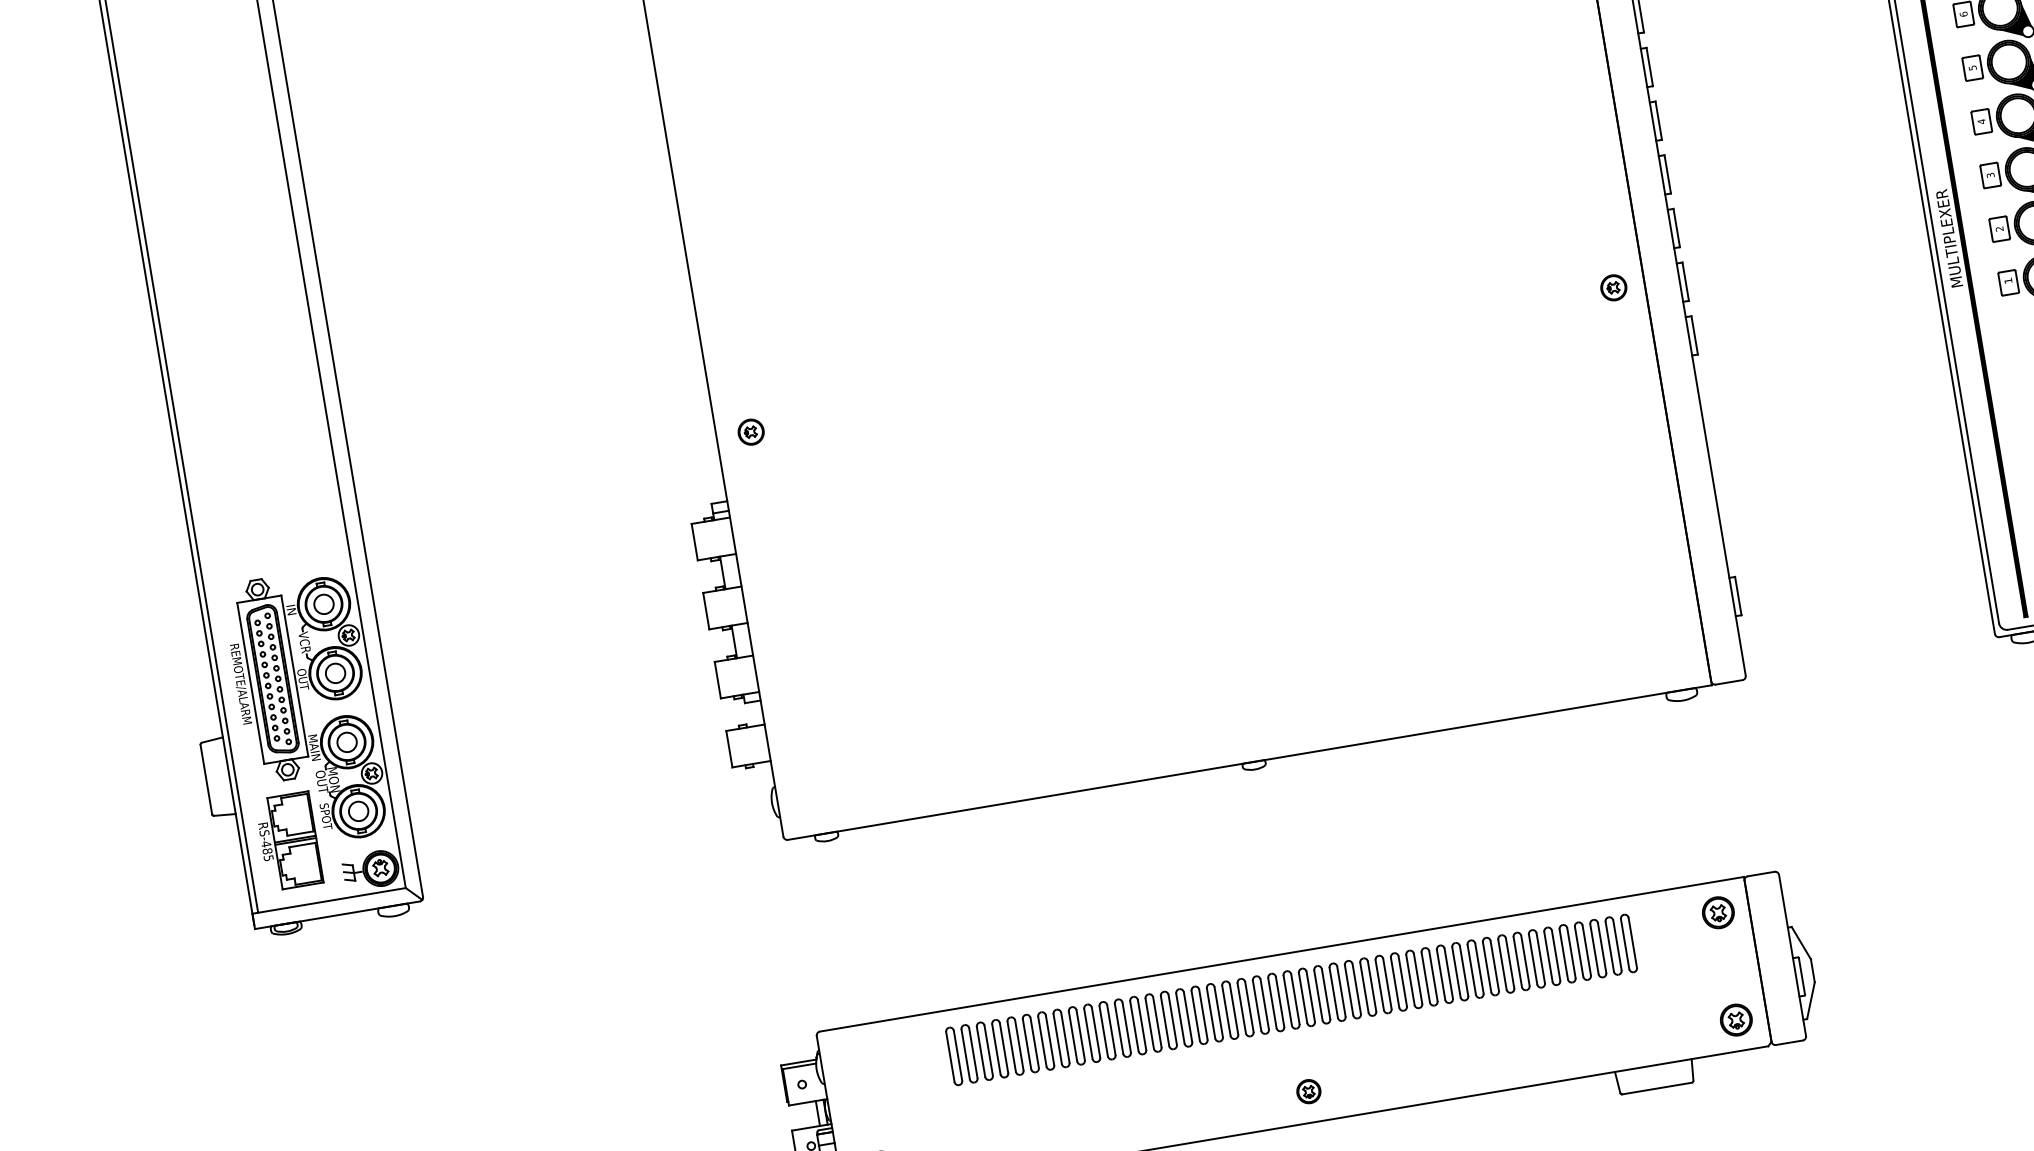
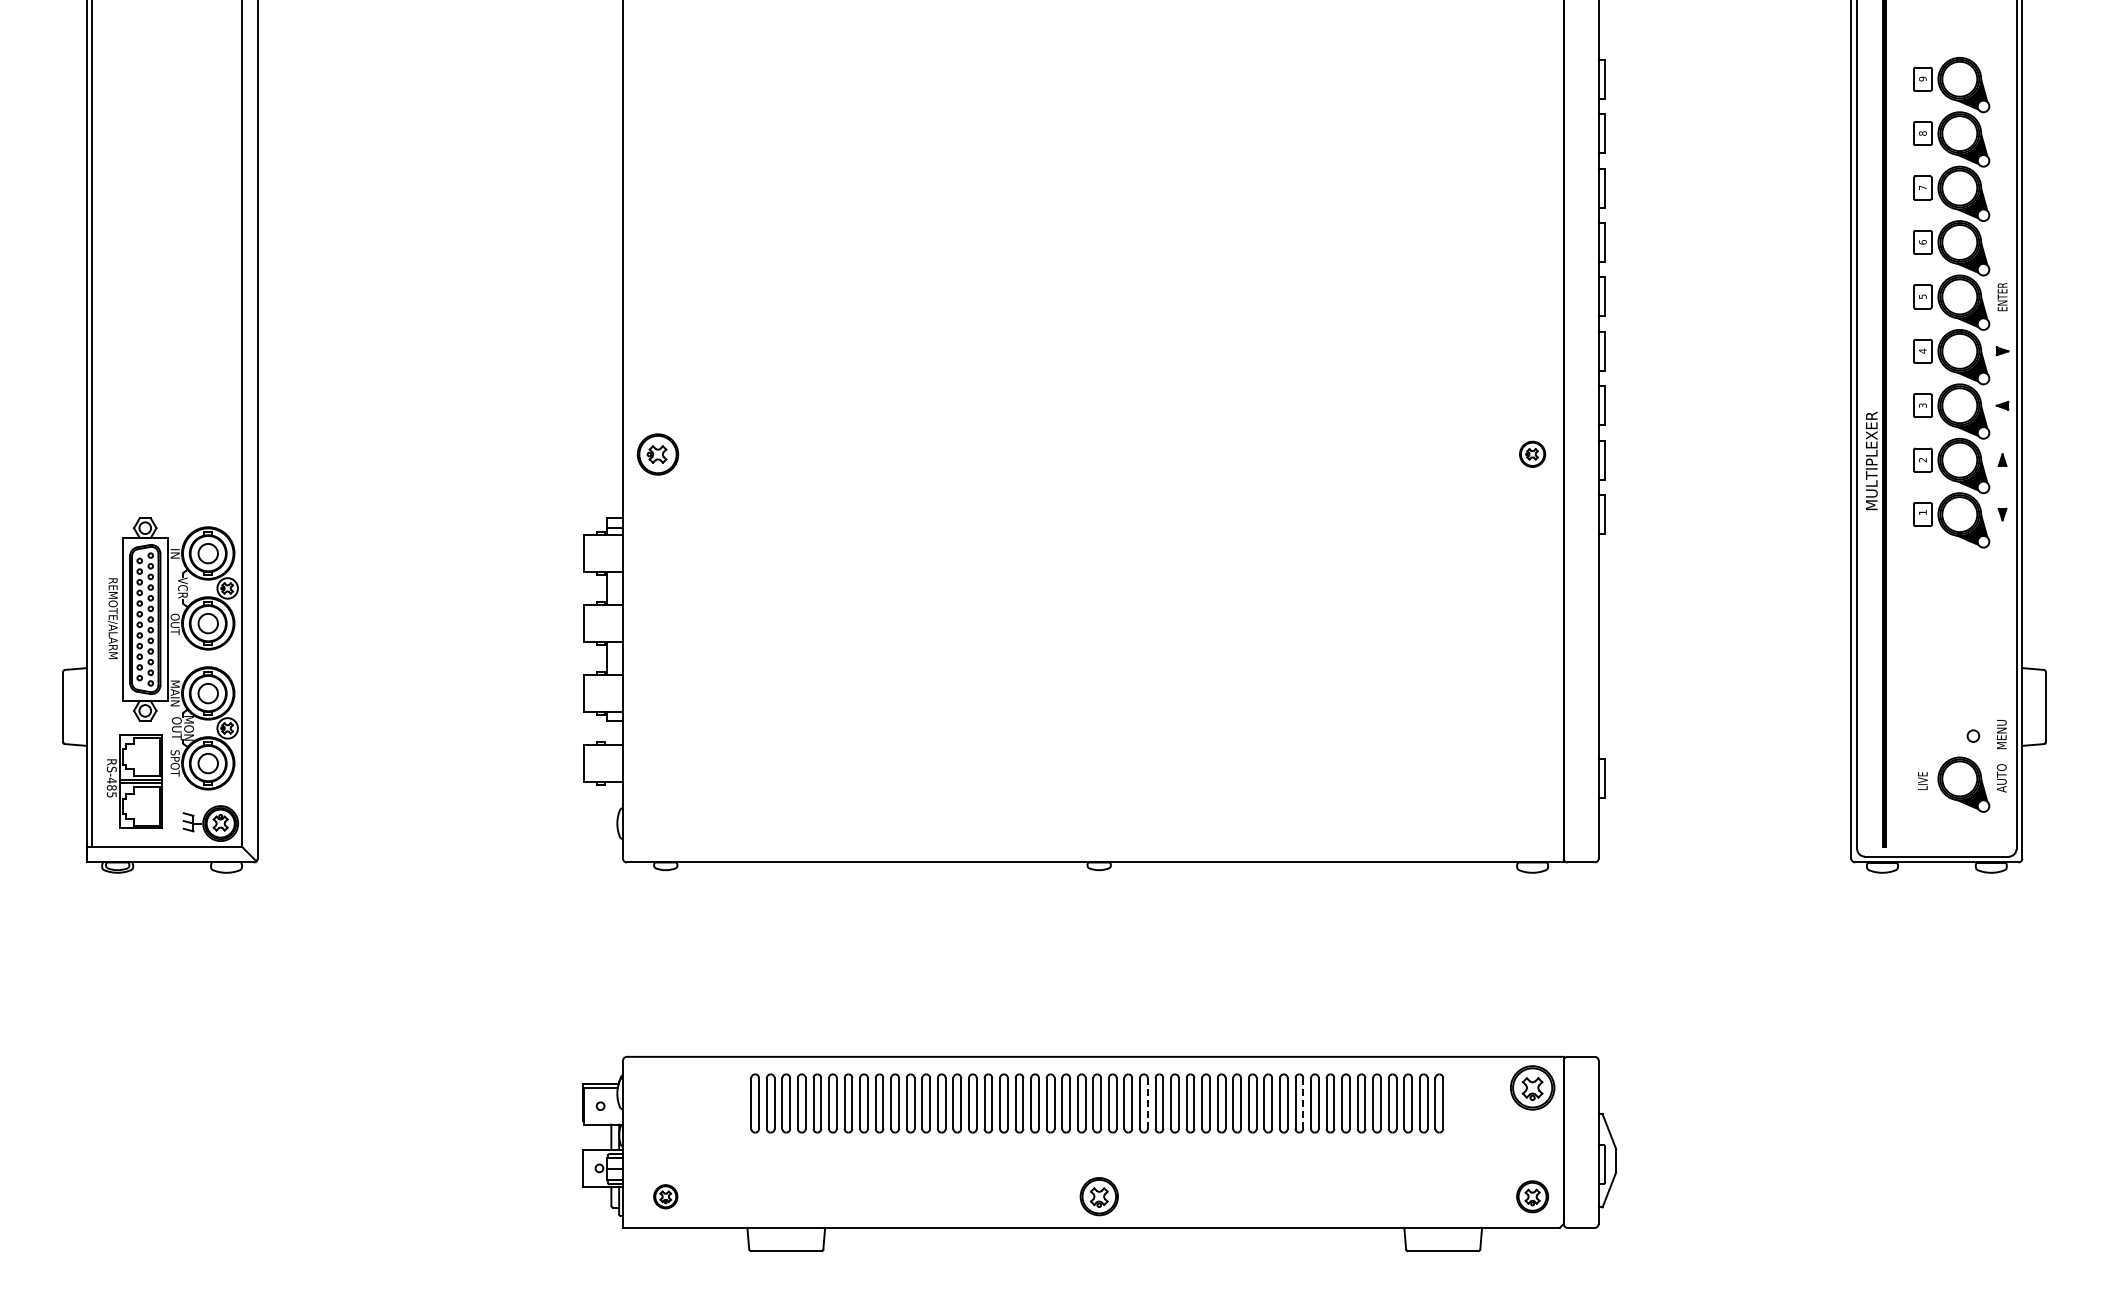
part: (750, 431) -> (657, 453), size x1.6
part: (1718, 912) -> (1532, 1087), size x1.4
line: (1494, 965) -> (1303, 1103), solid -> dashed
line: (1341, 991) -> (1147, 1103), solid -> dashed
part: (1308, 1091) -> (1098, 1196), size x1.6

